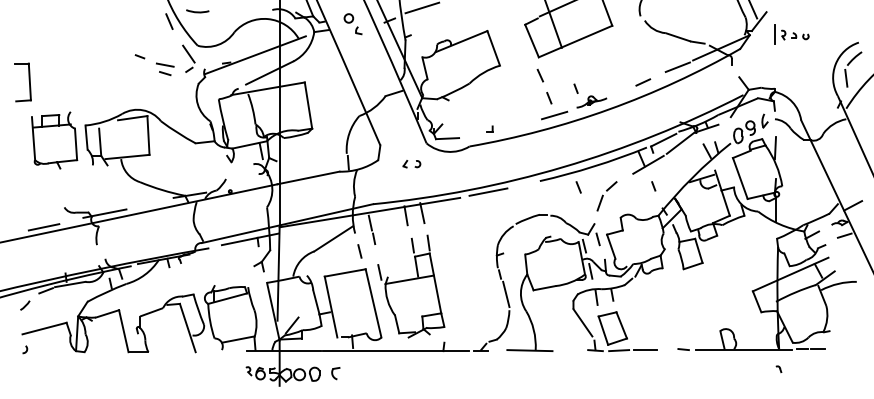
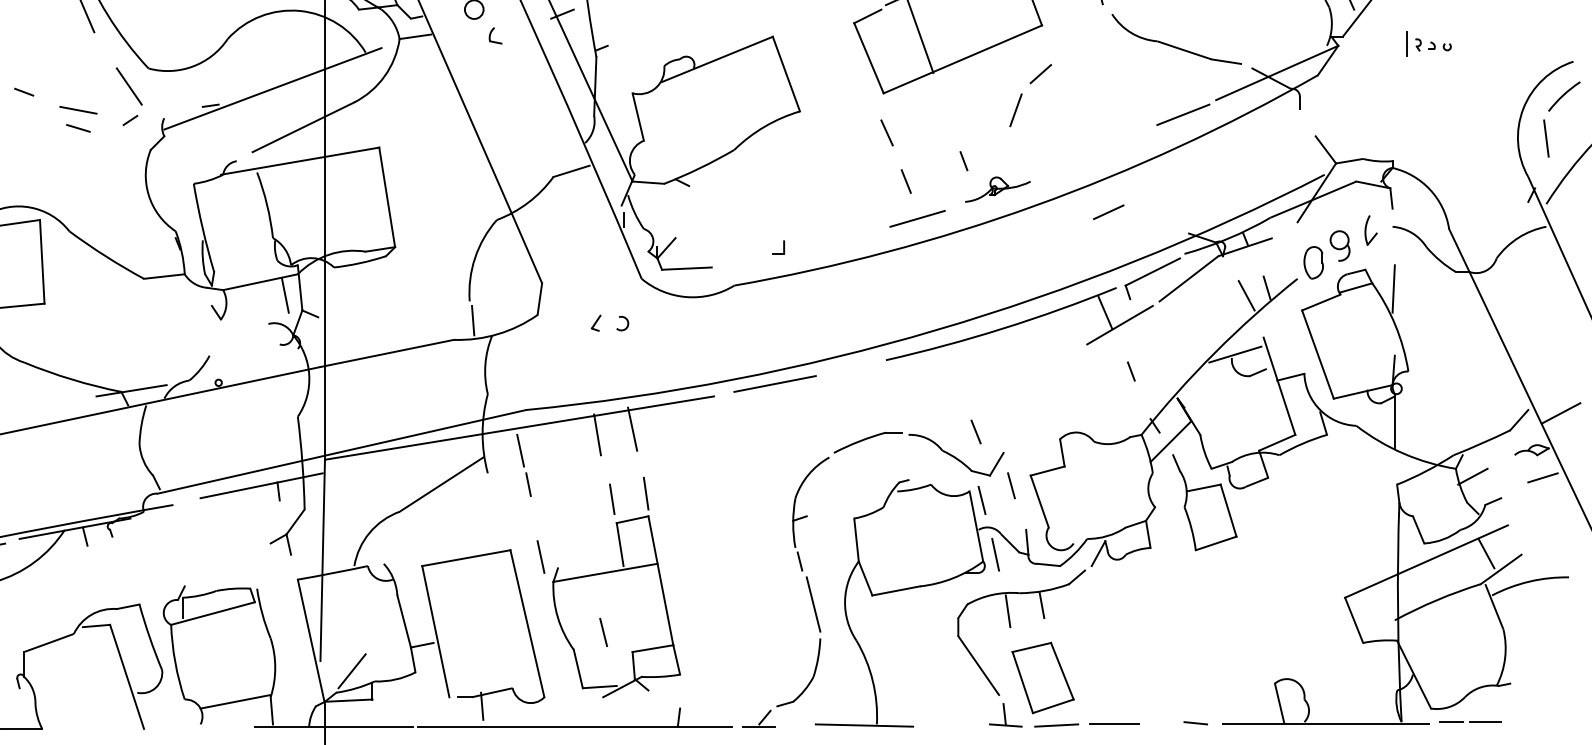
part: (791, 34) -> (1428, 44), size x0.6
line: (643, 82) -> (1109, 212), moved
line: (578, 187) -> (975, 432), moved
part: (606, 196) -> (1029, 95), moved
line: (359, 251) -> (602, 632), moved

